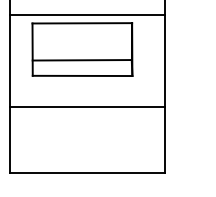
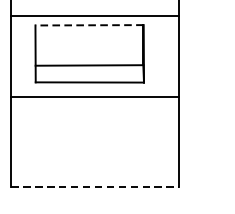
line: (82, 23) -> (89, 25), solid -> dashed
line: (87, 107) -> (95, 97), moved
line: (88, 172) -> (96, 187), solid -> dashed

